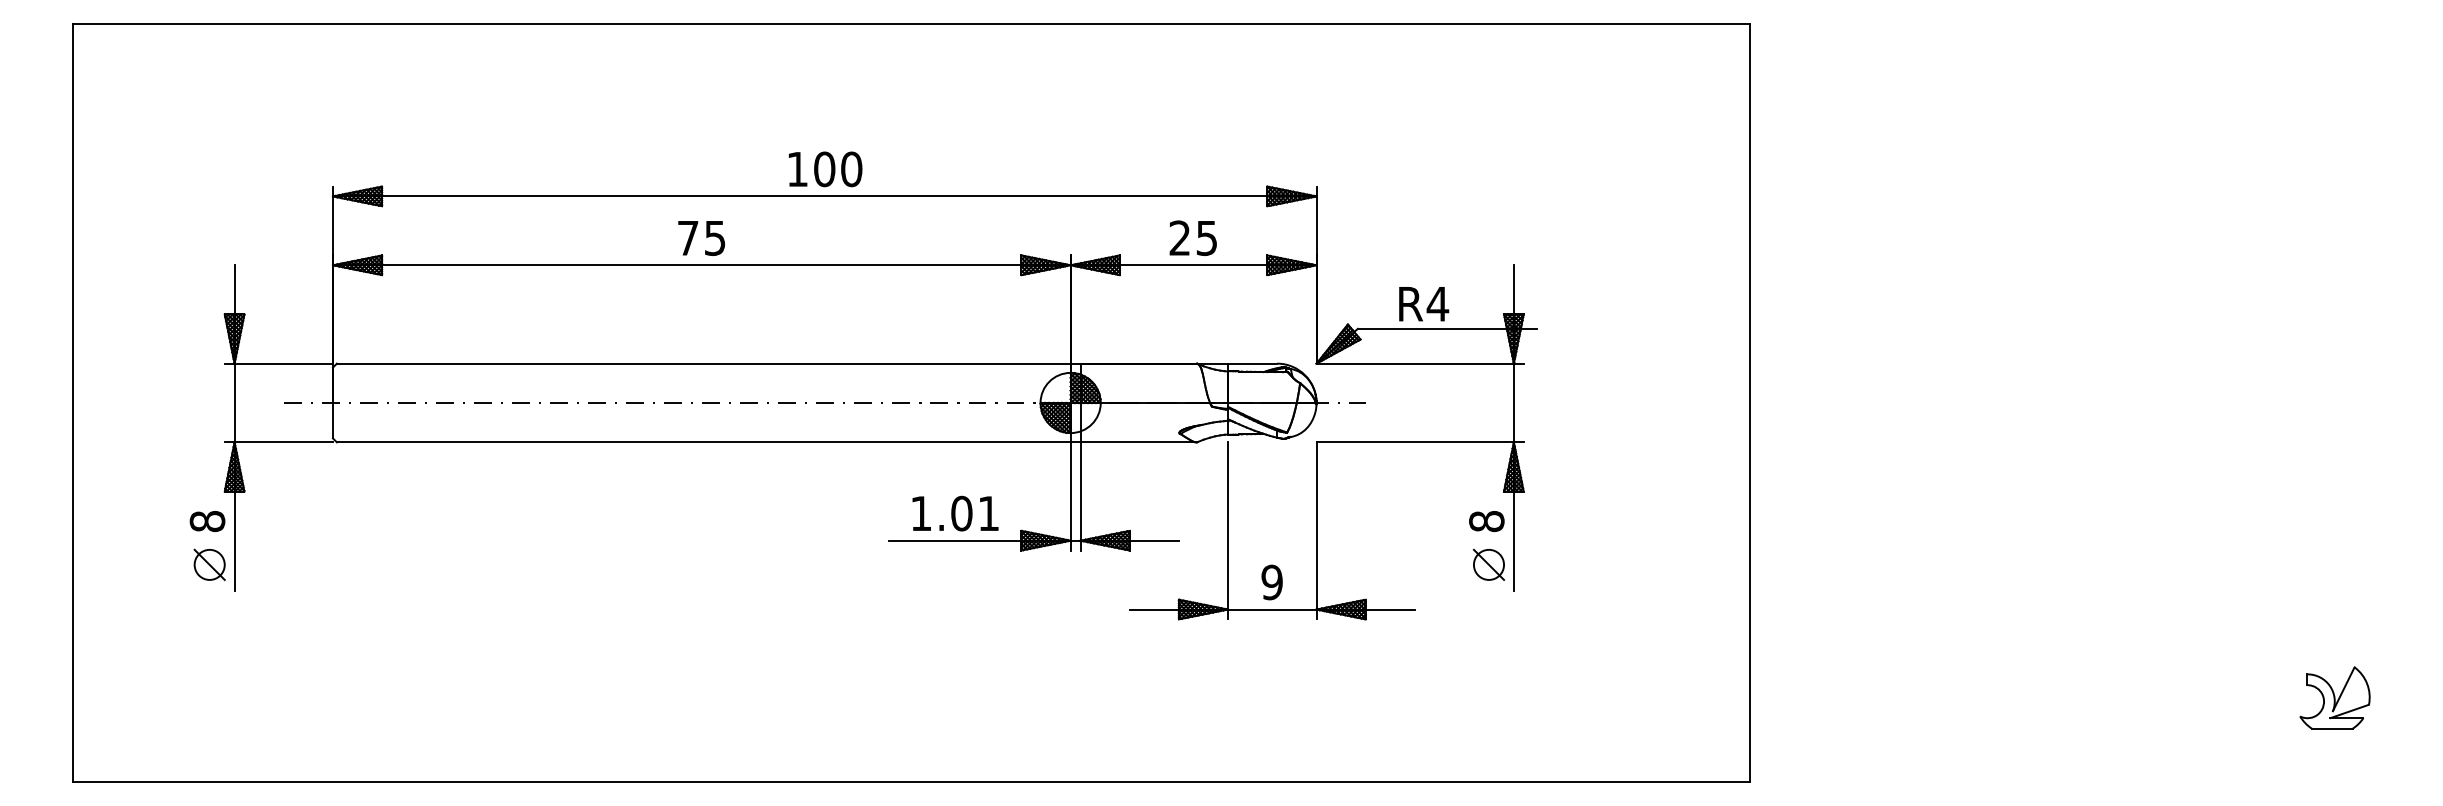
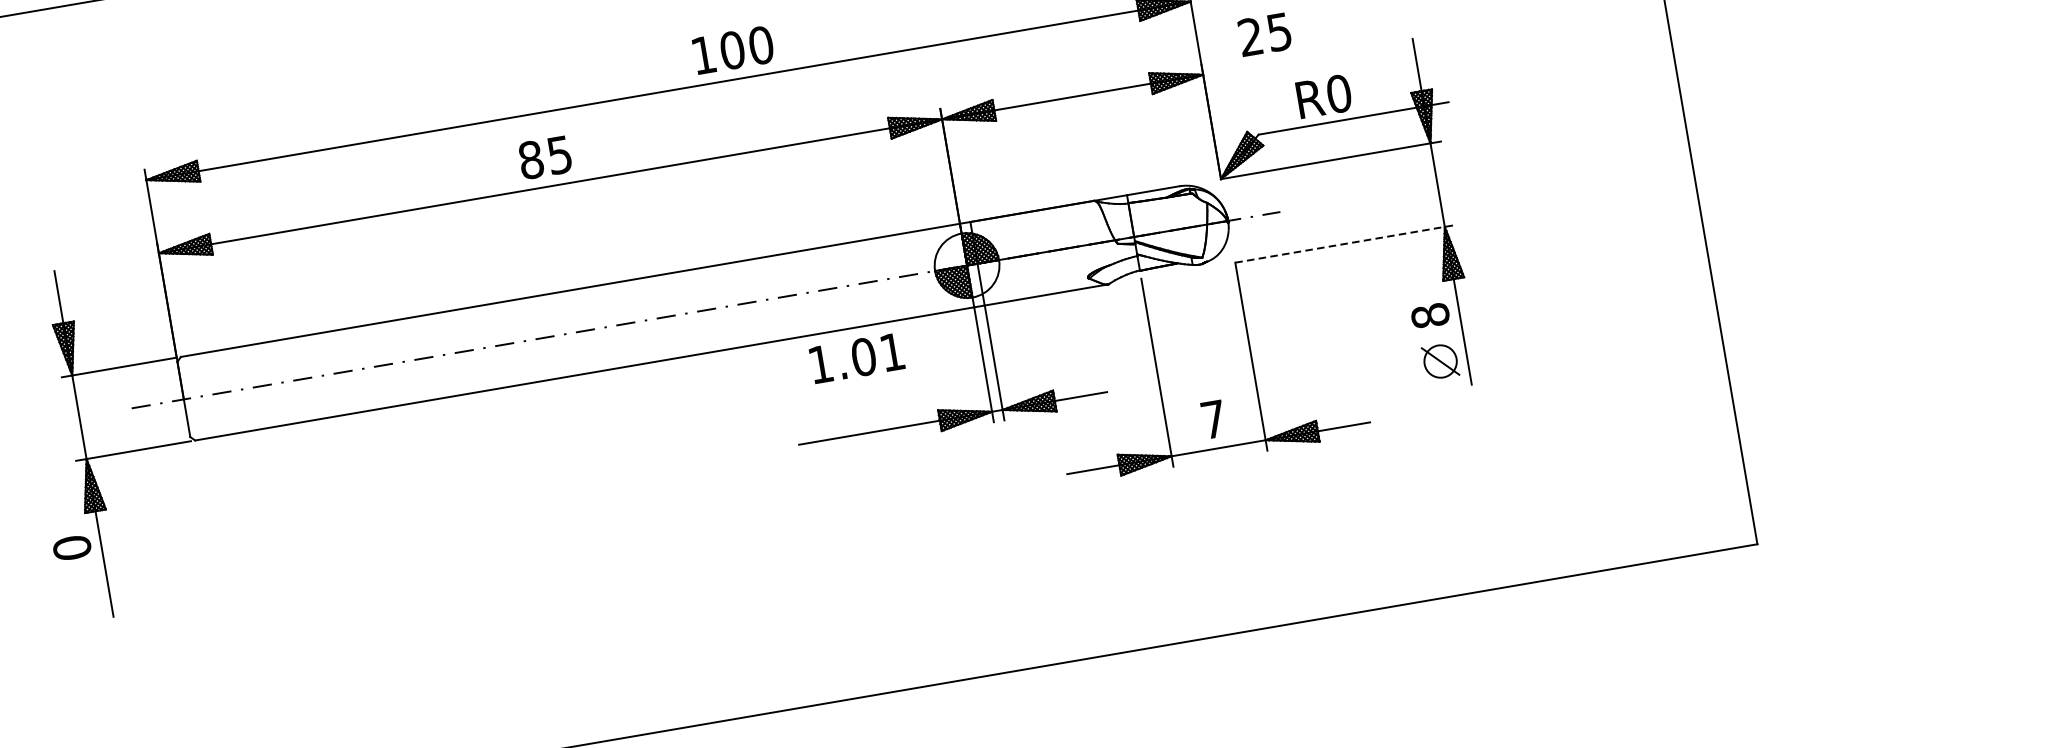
text: (825, 169) -> (733, 50), moved
text: (1192, 237) -> (1263, 33), moved
text: (687, 238) -> (530, 160), 75 -> 85
text: (1437, 303) -> (1338, 93), R4 -> R0
line: (1420, 442) -> (1345, 244), solid -> dashed
text: (955, 513) -> (857, 358), moved
text: (207, 521) -> (72, 548), 8 -> 0
part: (209, 564) -> (82, 593), removed
text: (1271, 582) -> (1212, 419), 9 -> 7

